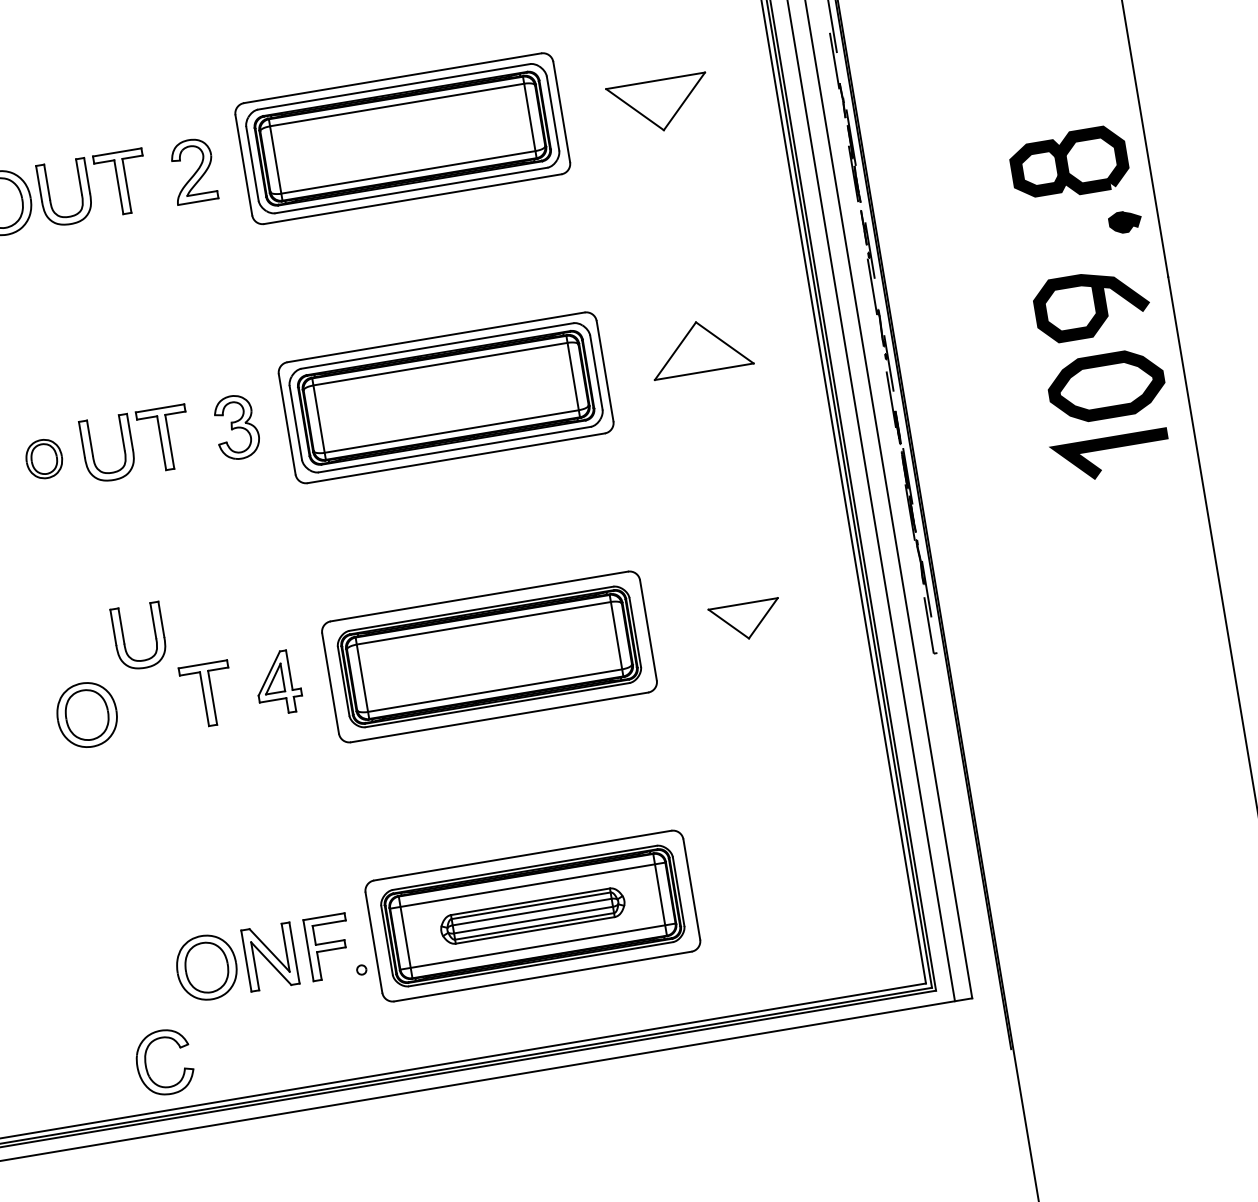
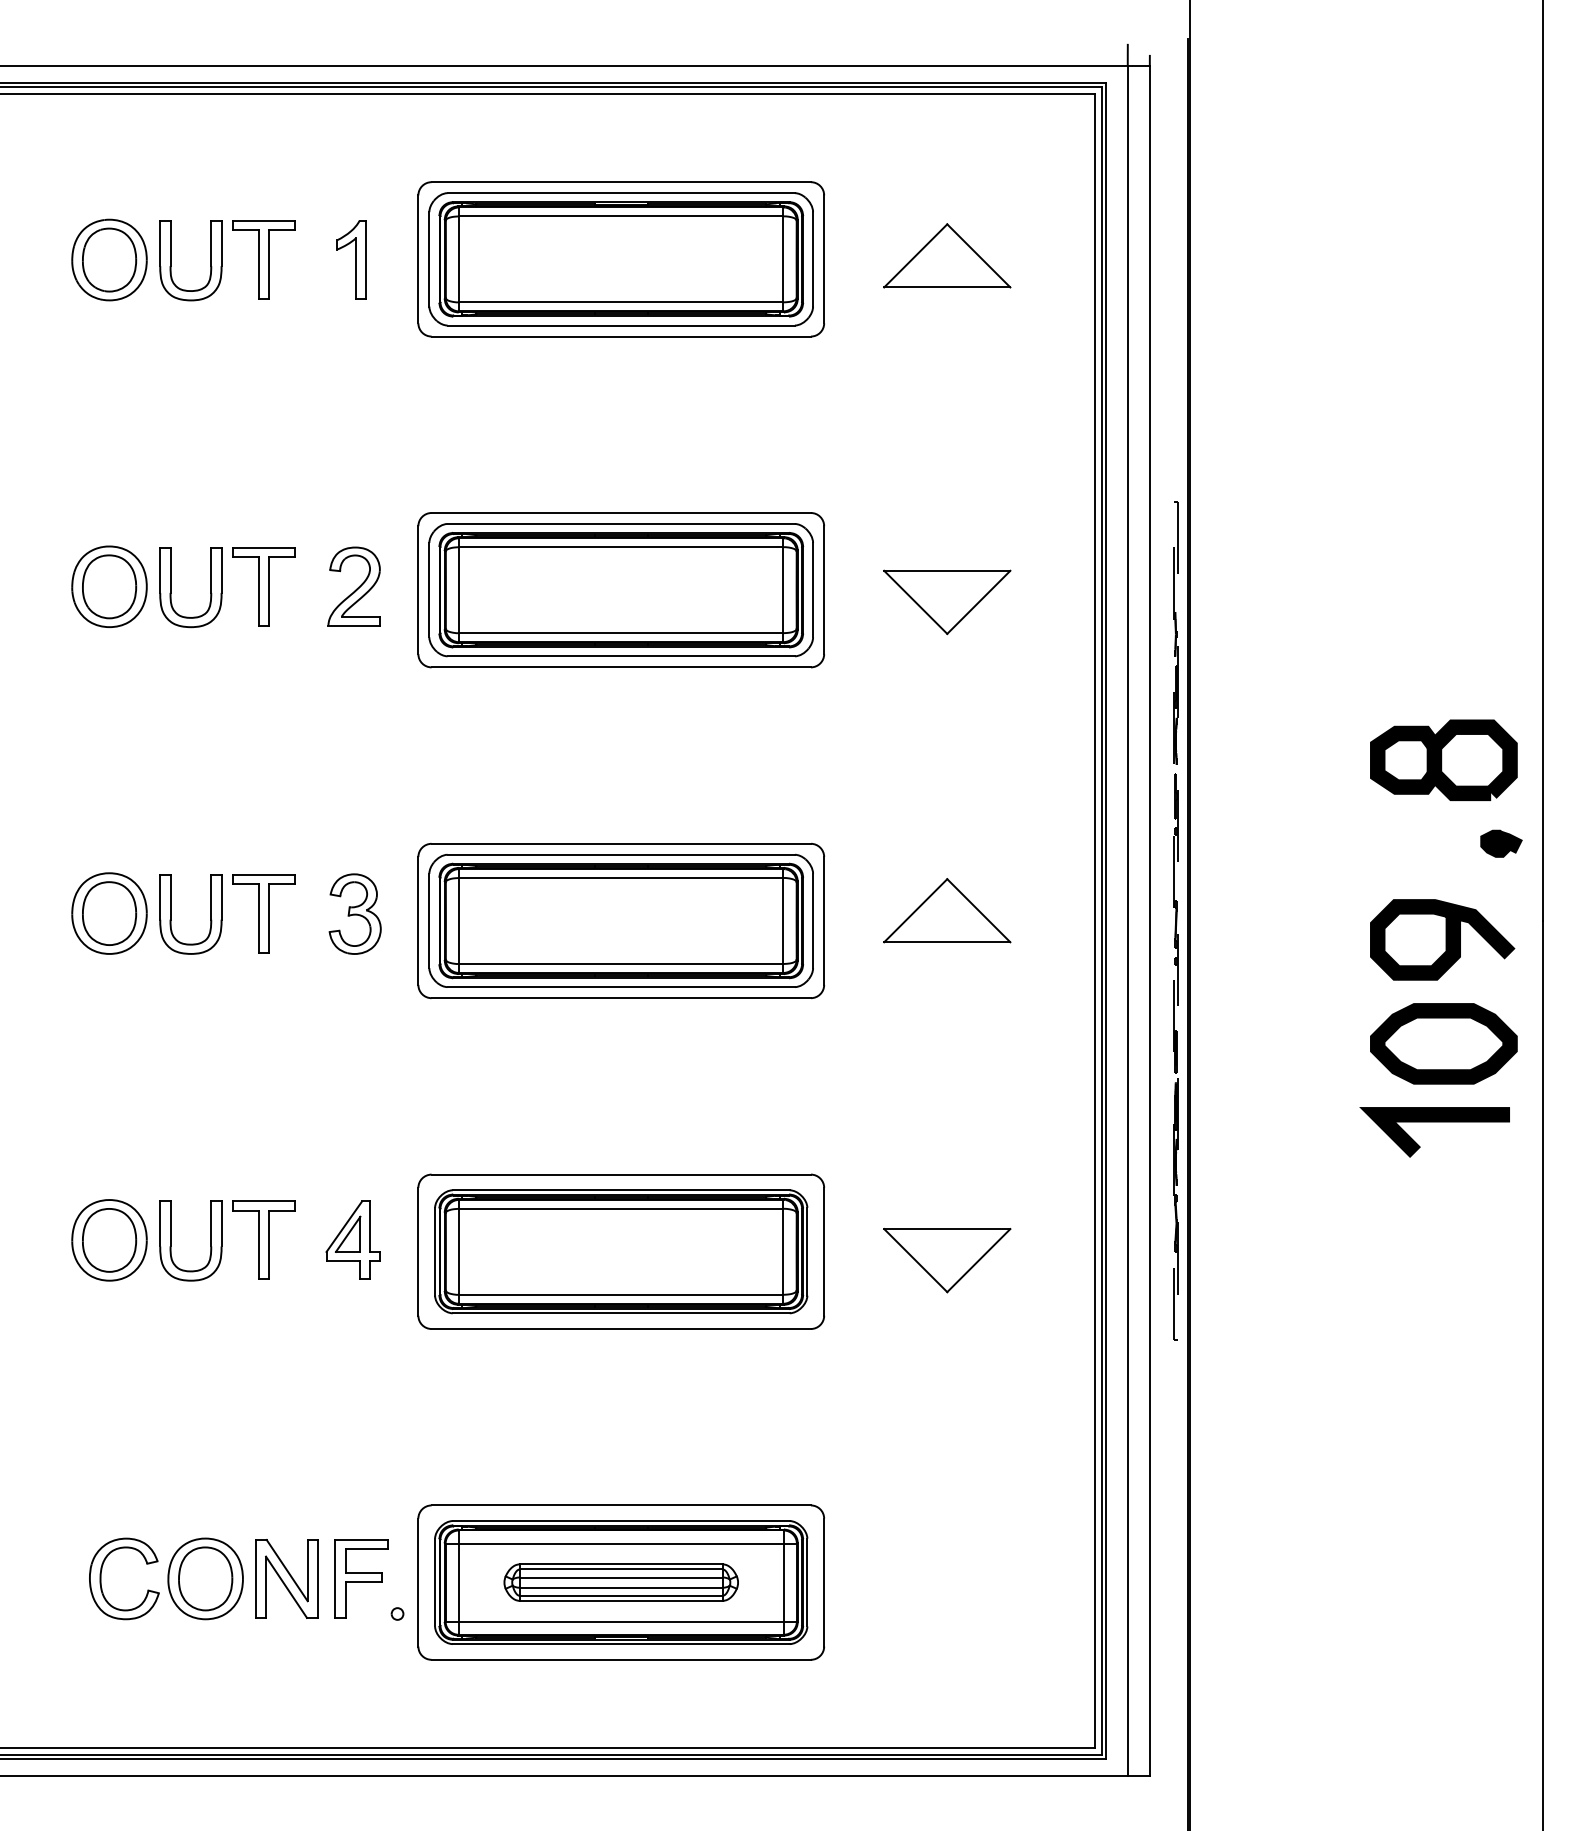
part: (44, 459) -> (109, 913), size x1.67
part: (746, 621) -> (947, 1260), size x1.43
part: (124, 638) -> (171, 1240), moved
part: (146, 1065) -> (101, 1578), moved

